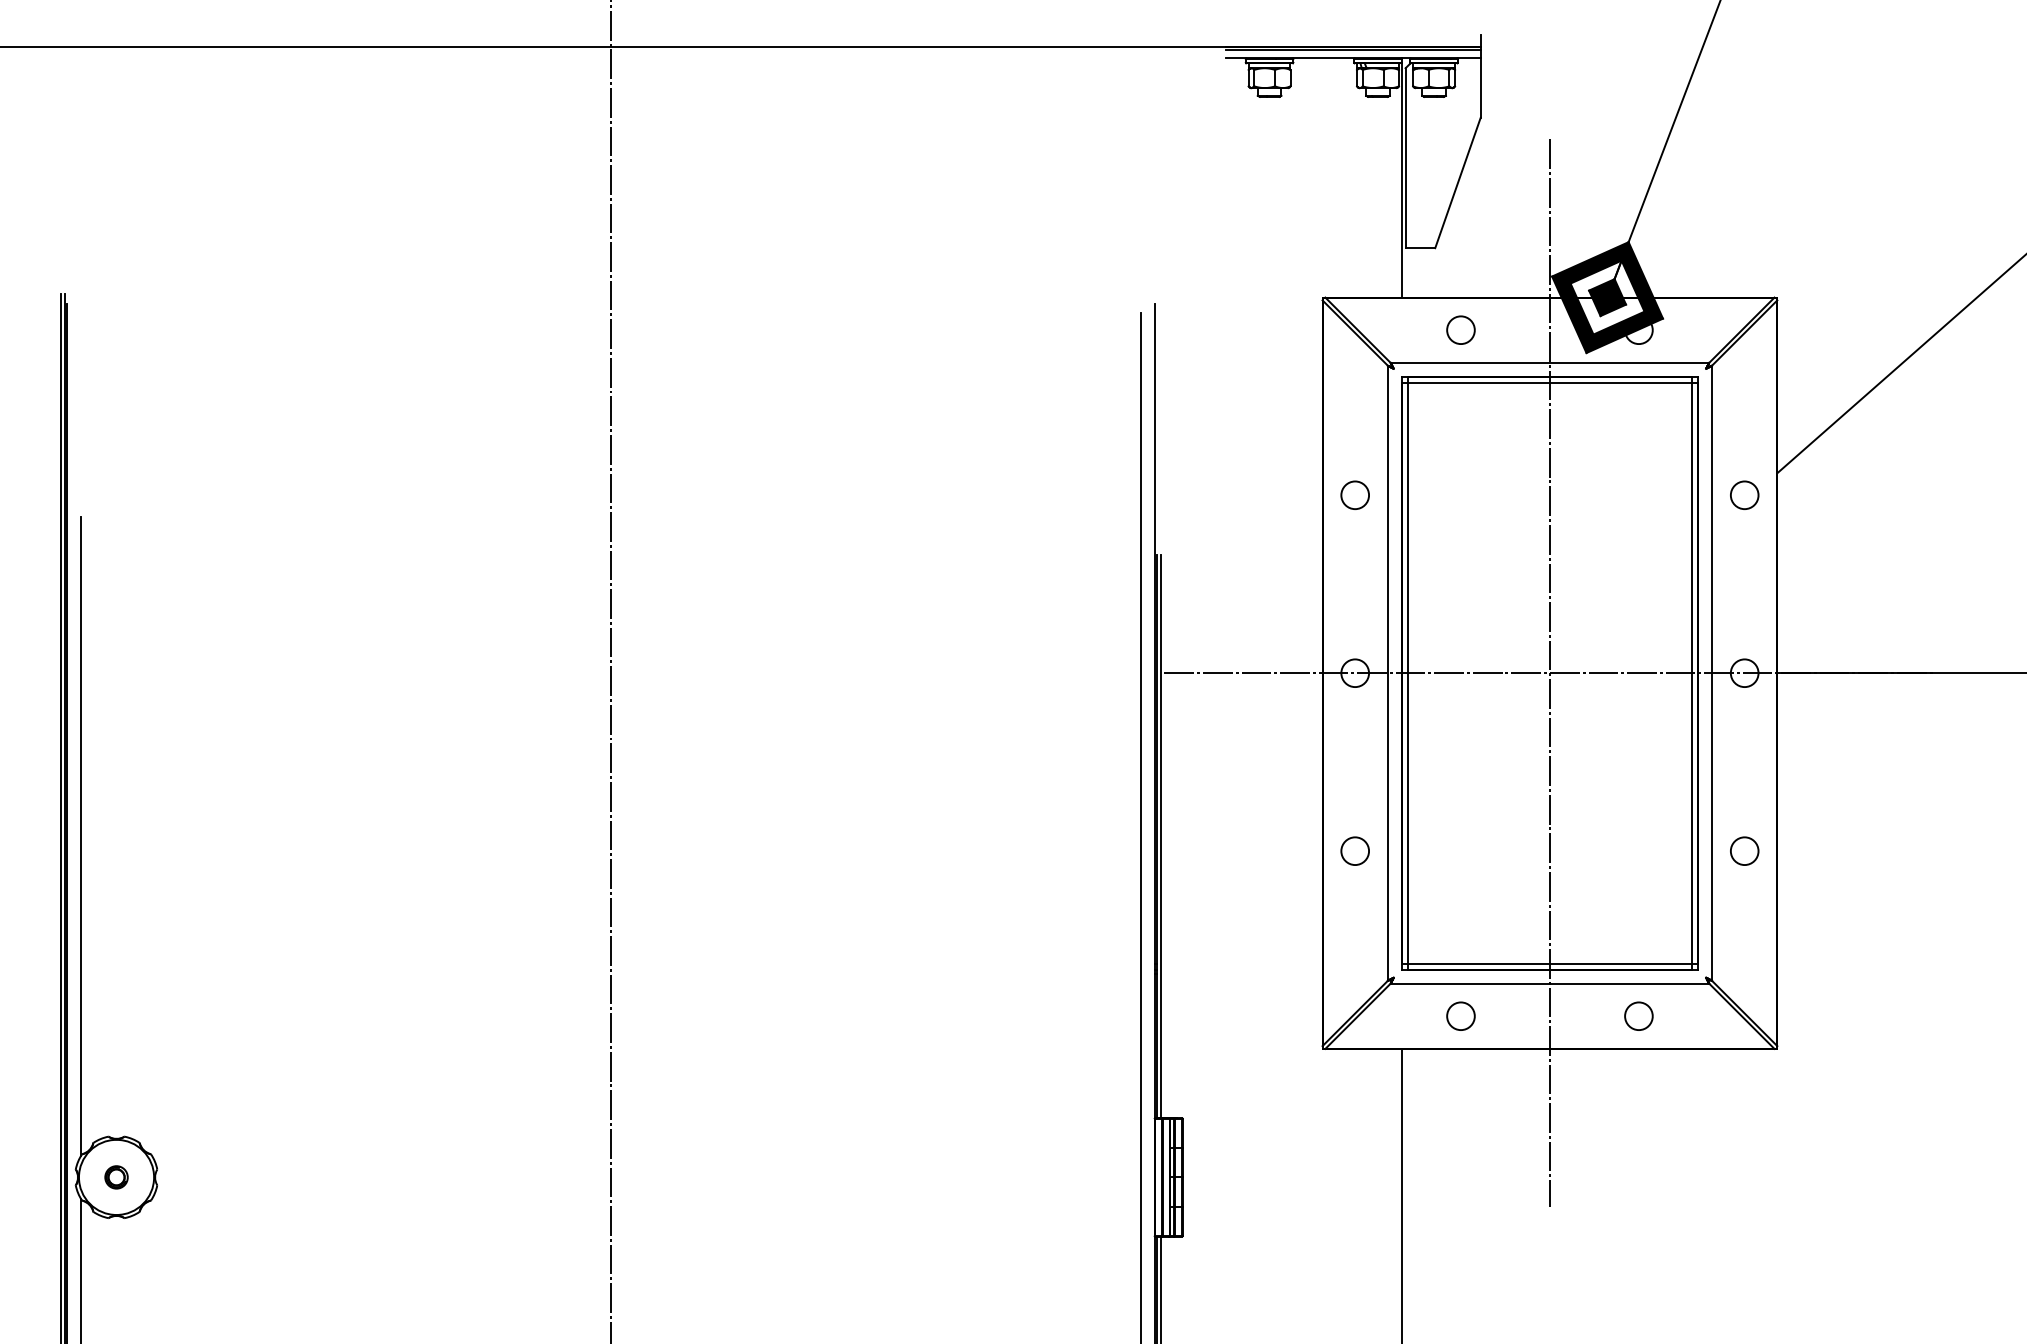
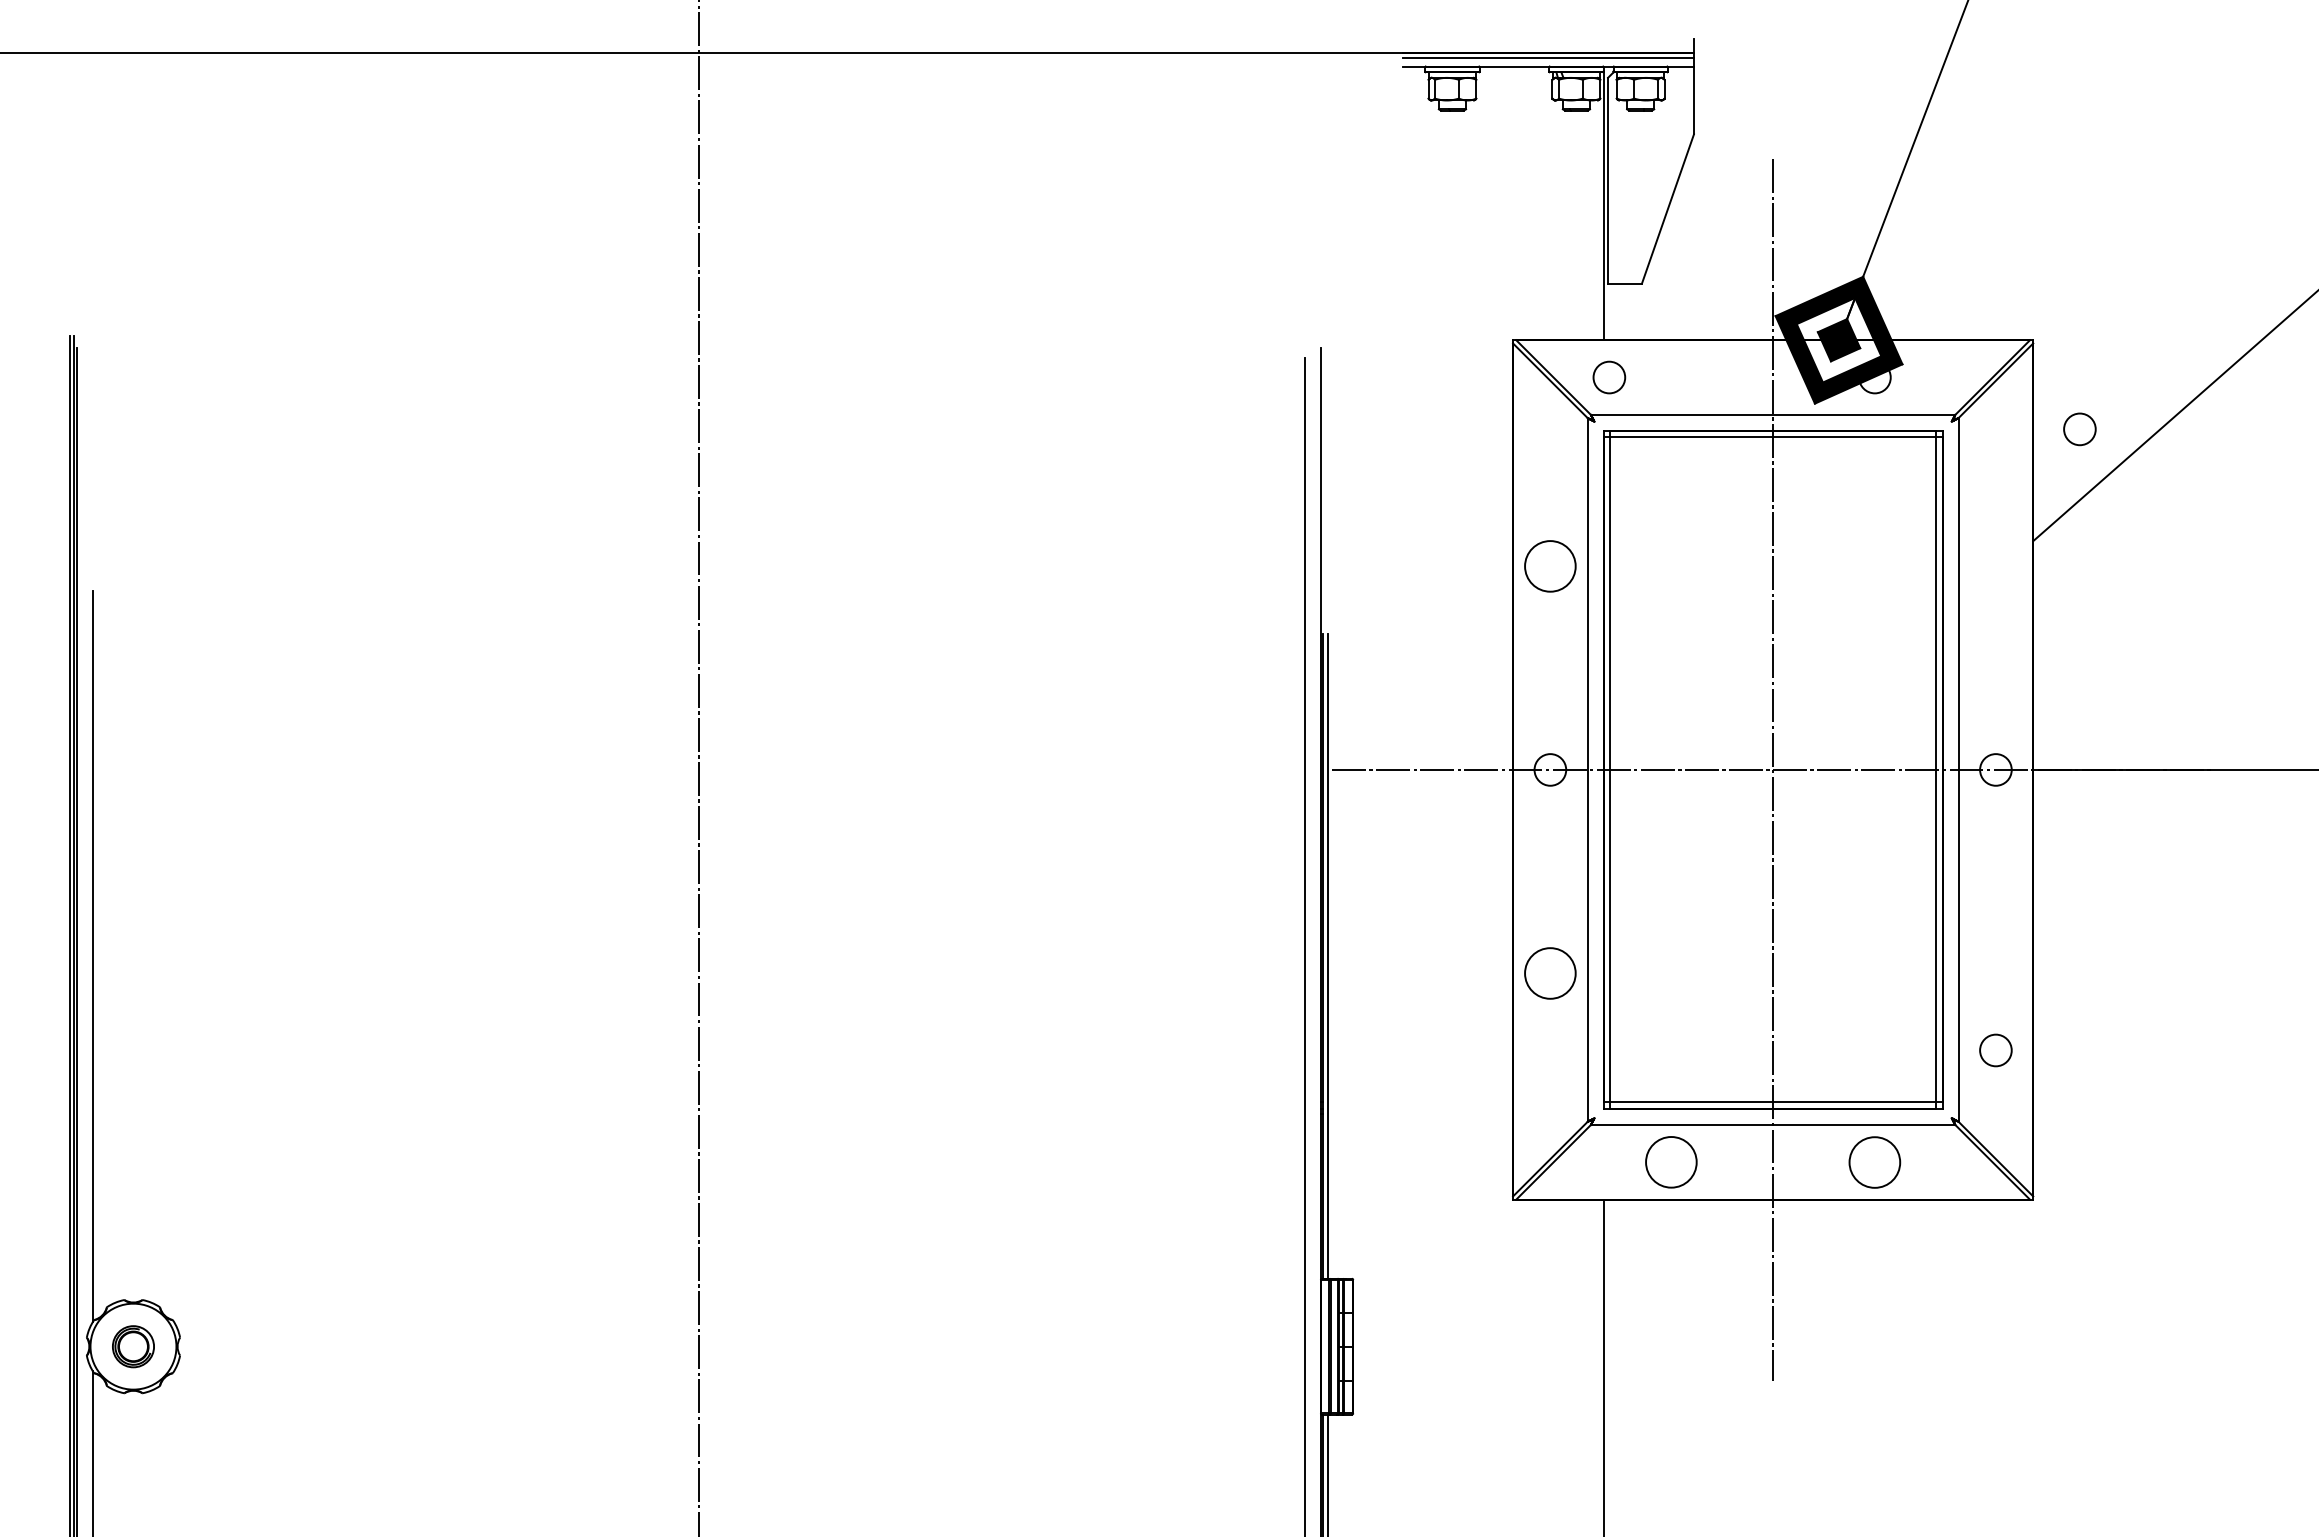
circle: (1461, 330) -> (1609, 377), moved
circle: (1355, 495) -> (1550, 566), size x1.6
circle: (1744, 495) -> (2079, 429), moved
circle: (1355, 851) -> (1550, 973), size x1.6
circle: (1744, 851) -> (1995, 1050), moved
circle: (1638, 1015) -> (1874, 1161), size x1.6
circle: (1461, 1016) -> (1671, 1162), size x1.6
part: (116, 1177) -> (133, 1346), size x1.6

